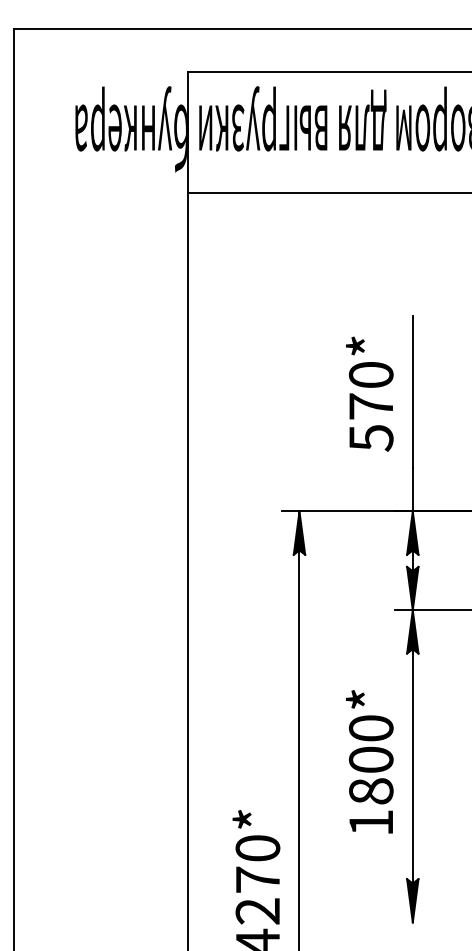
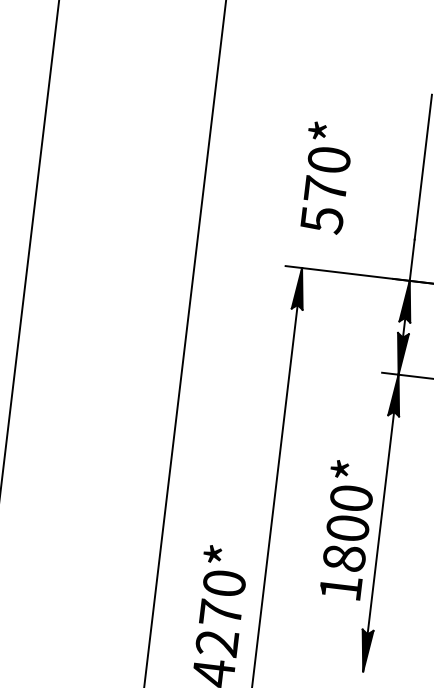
text: (369, 393) -> (325, 177), moved
text: (369, 761) -> (346, 529), moved

